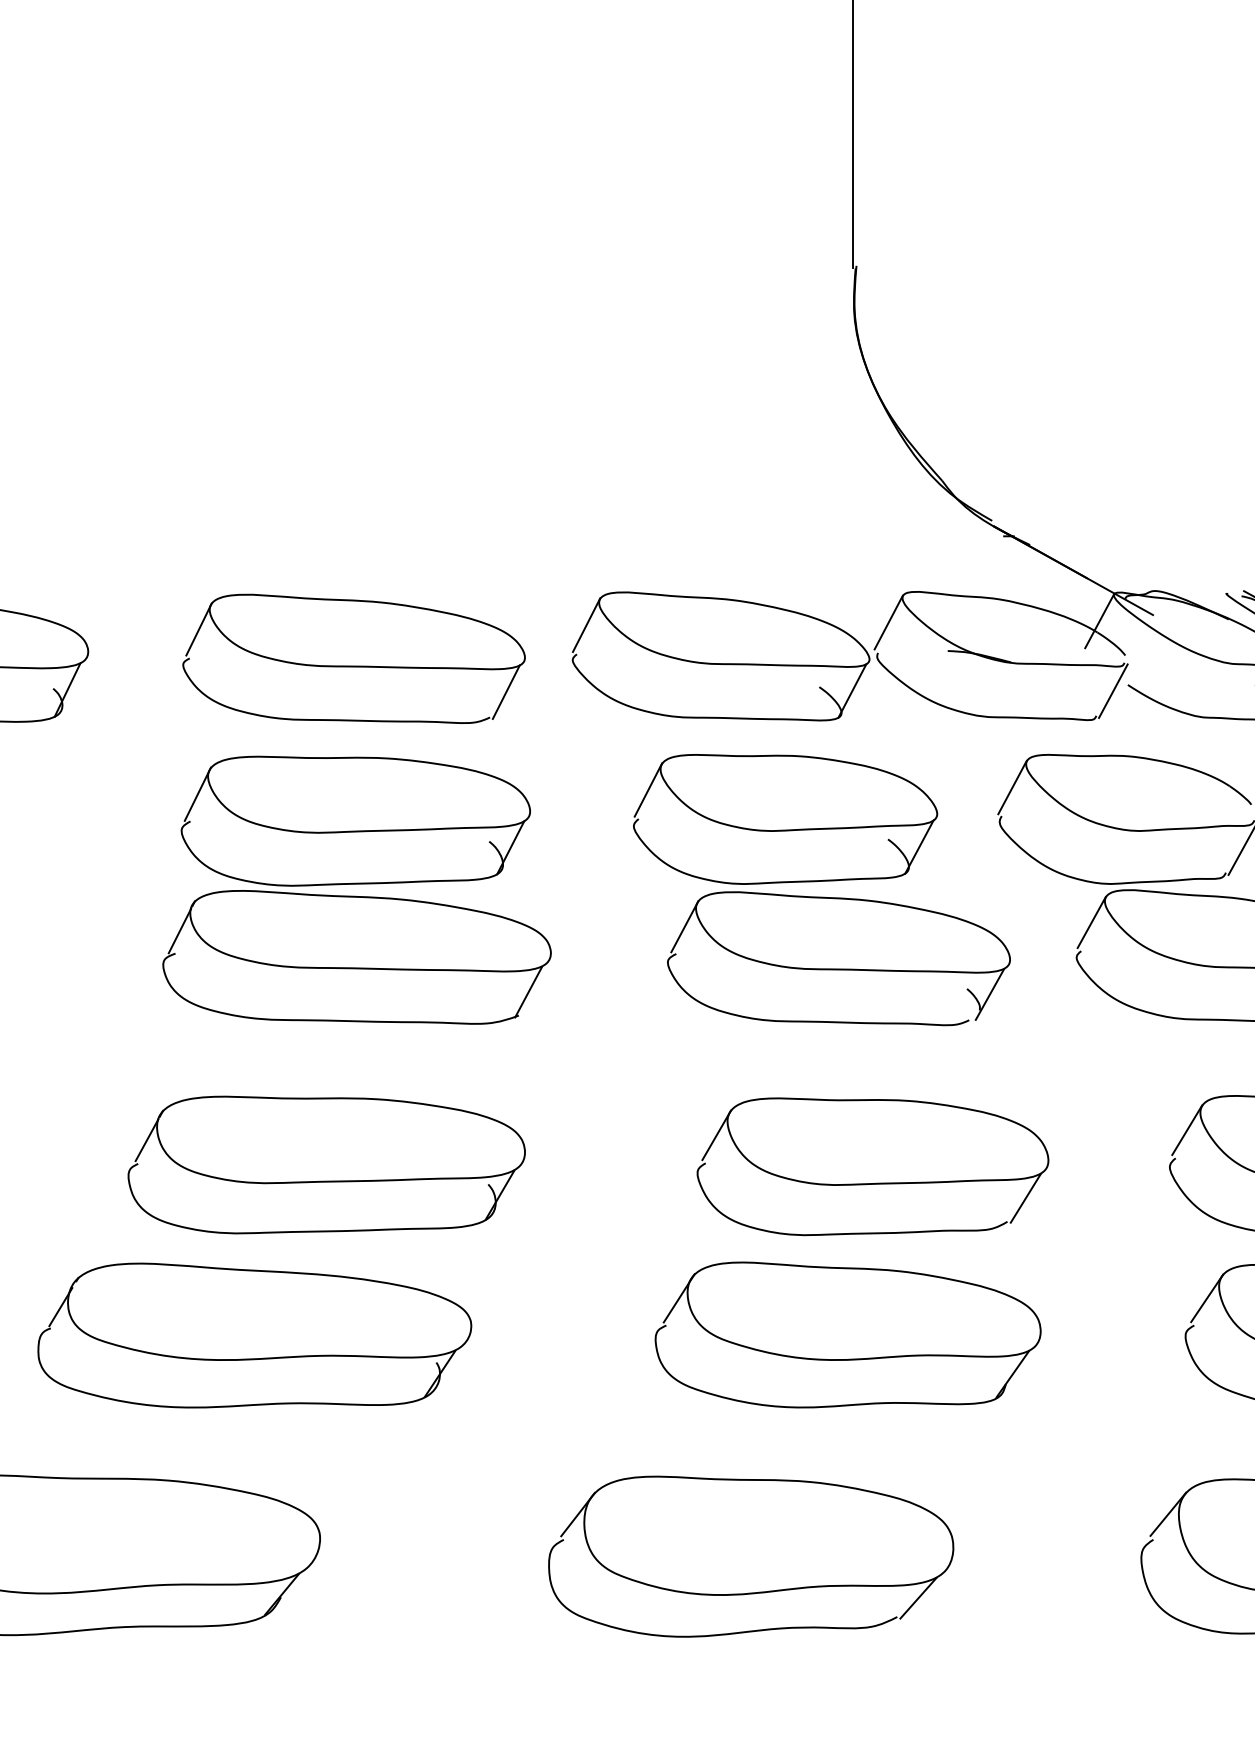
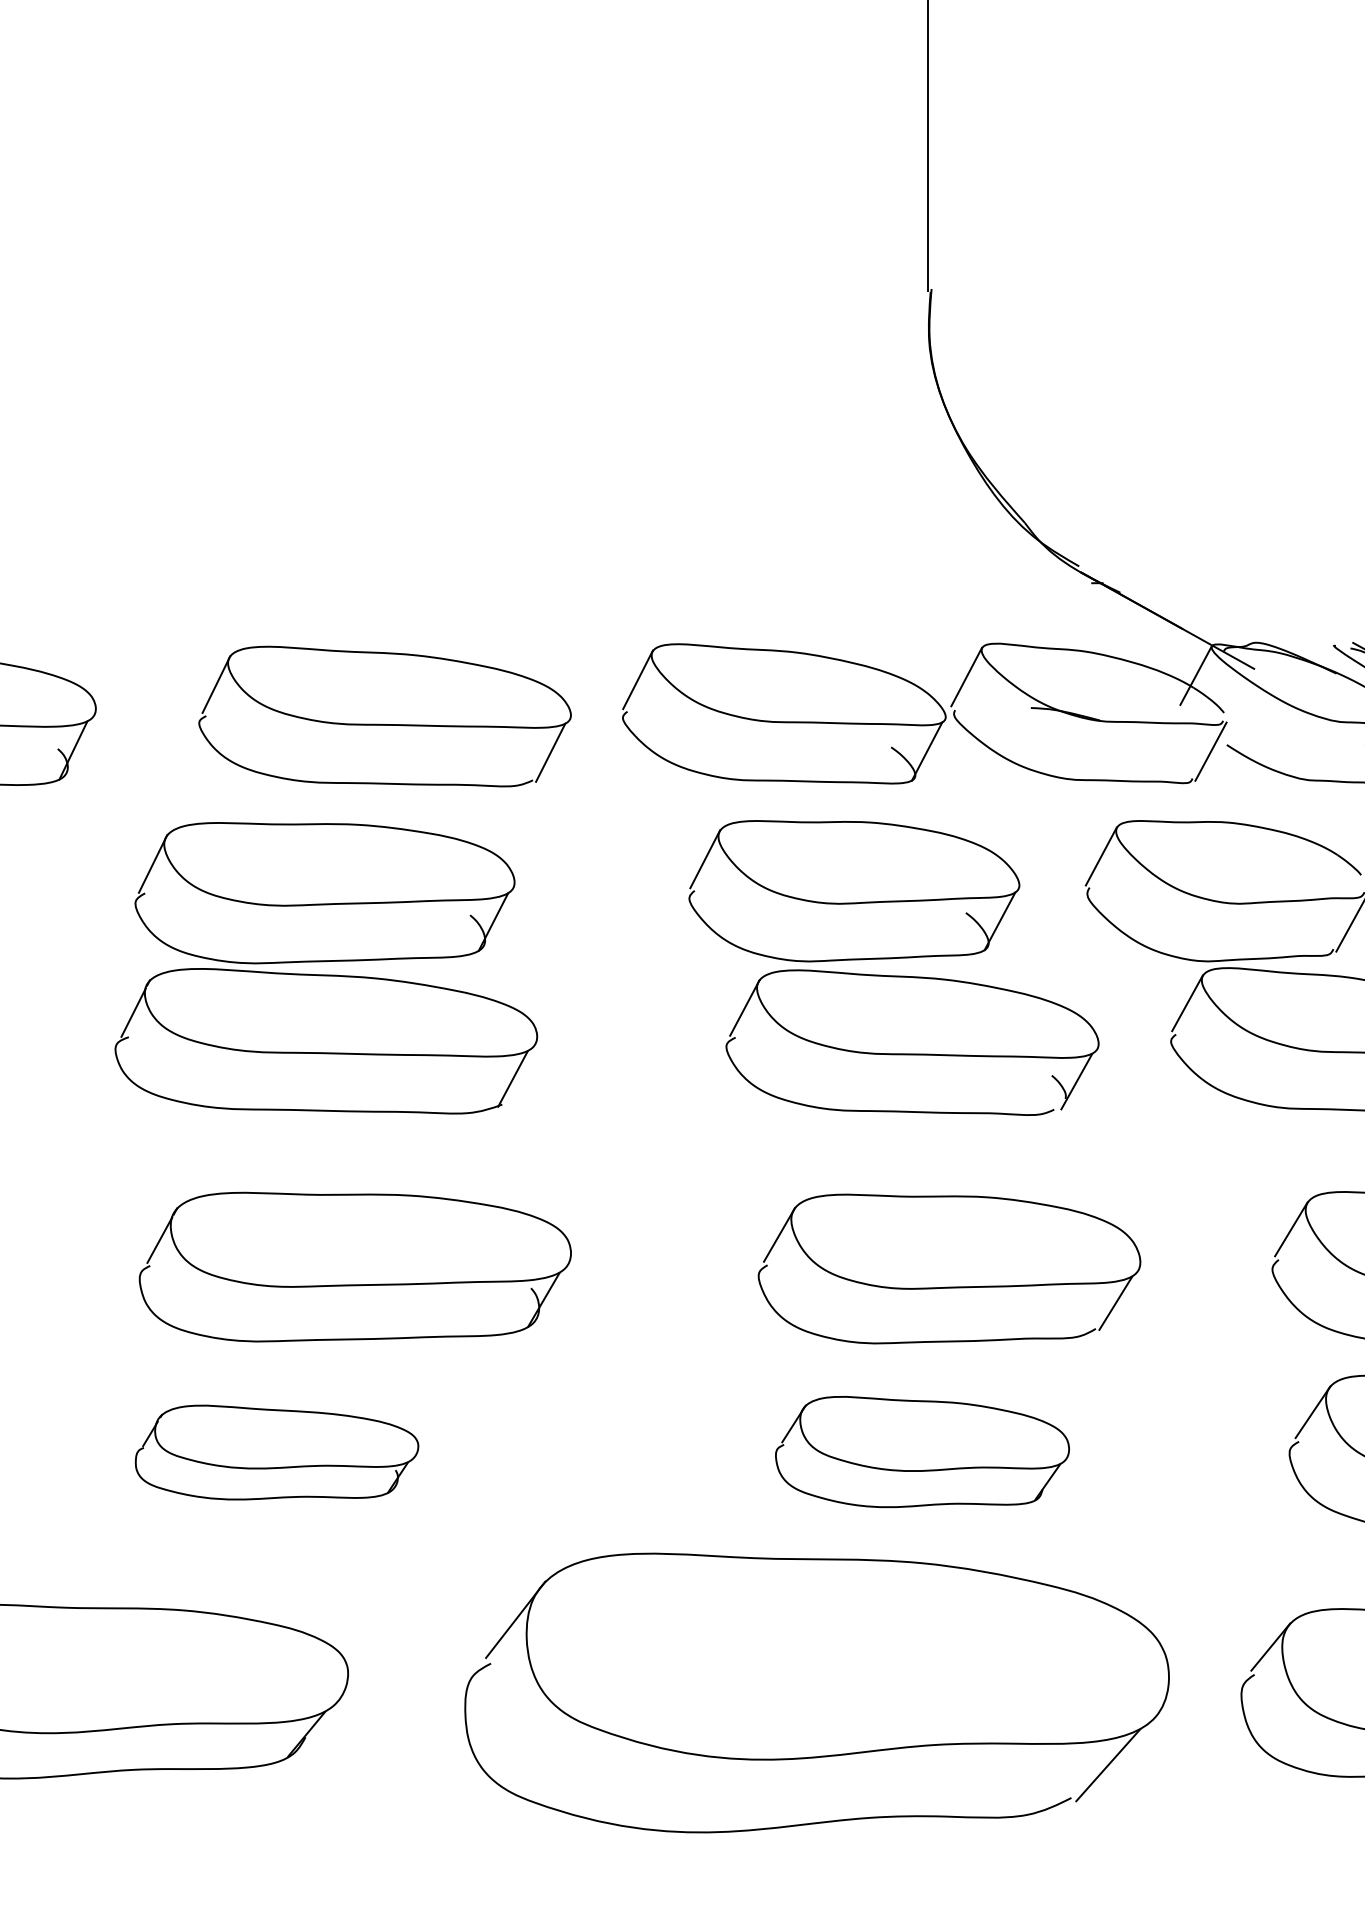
part: (357, 890) -> (326, 968), moved
part: (848, 1334) -> (922, 1451), size x0.7
part: (254, 1335) -> (276, 1452), size x0.6
part: (750, 1556) -> (816, 1693), size x1.6

